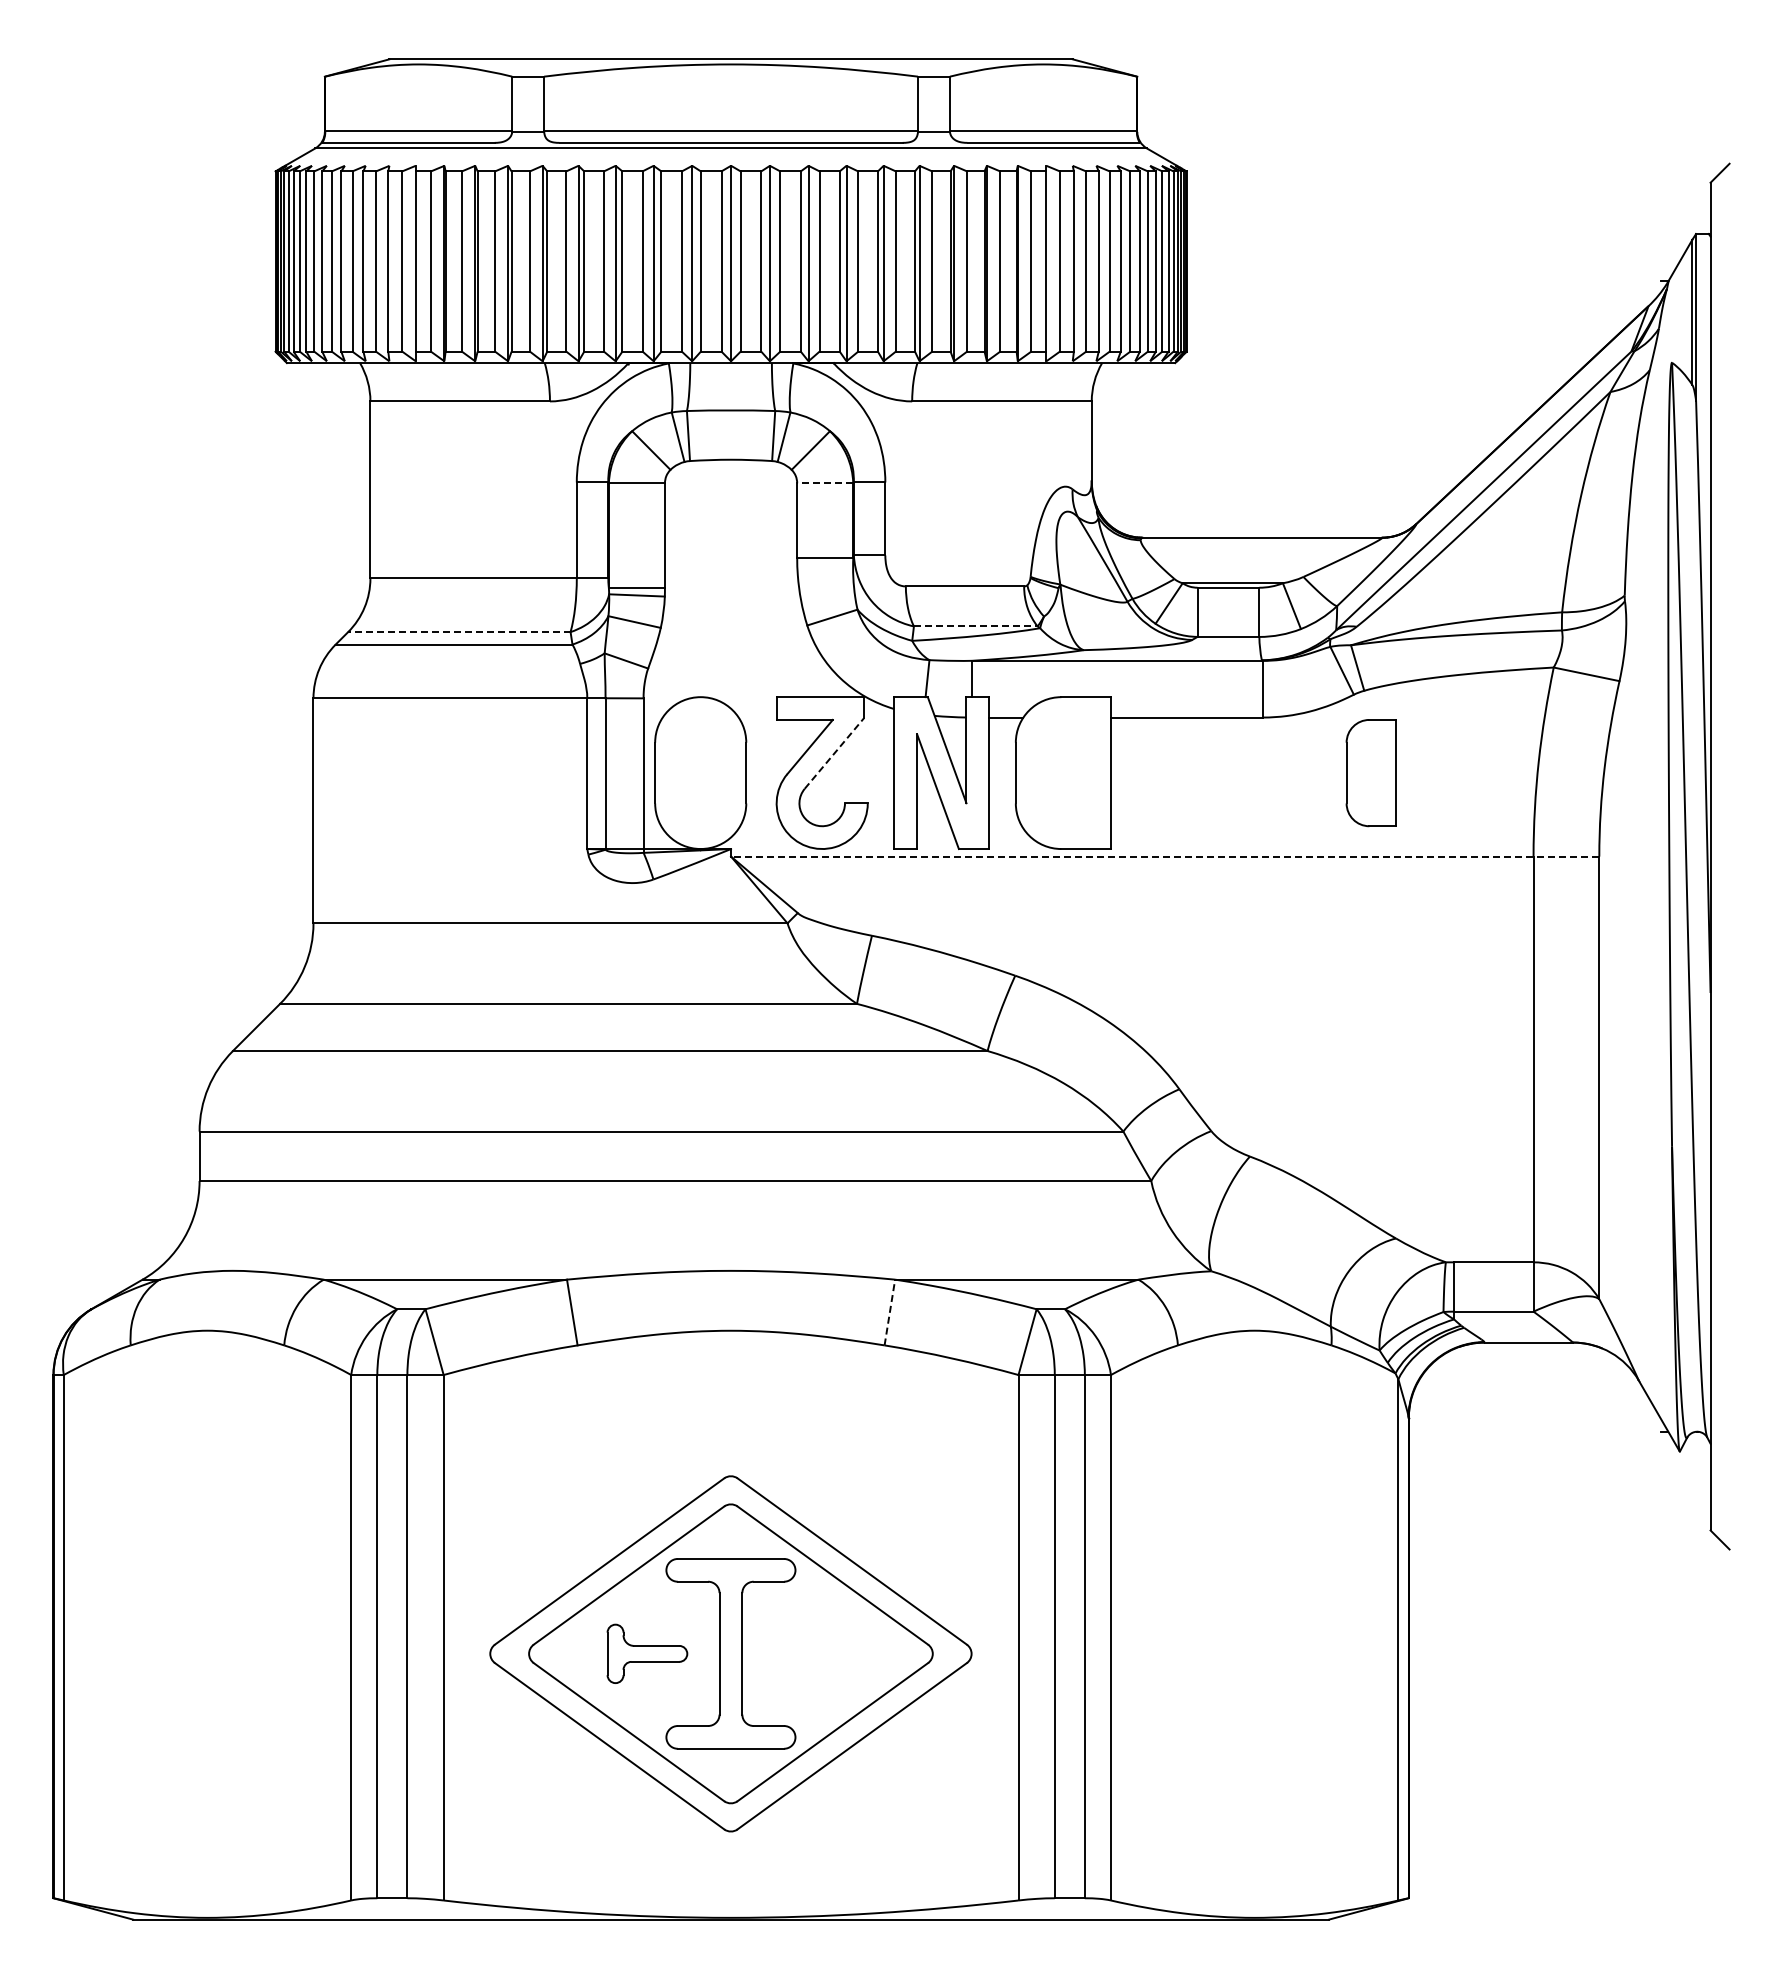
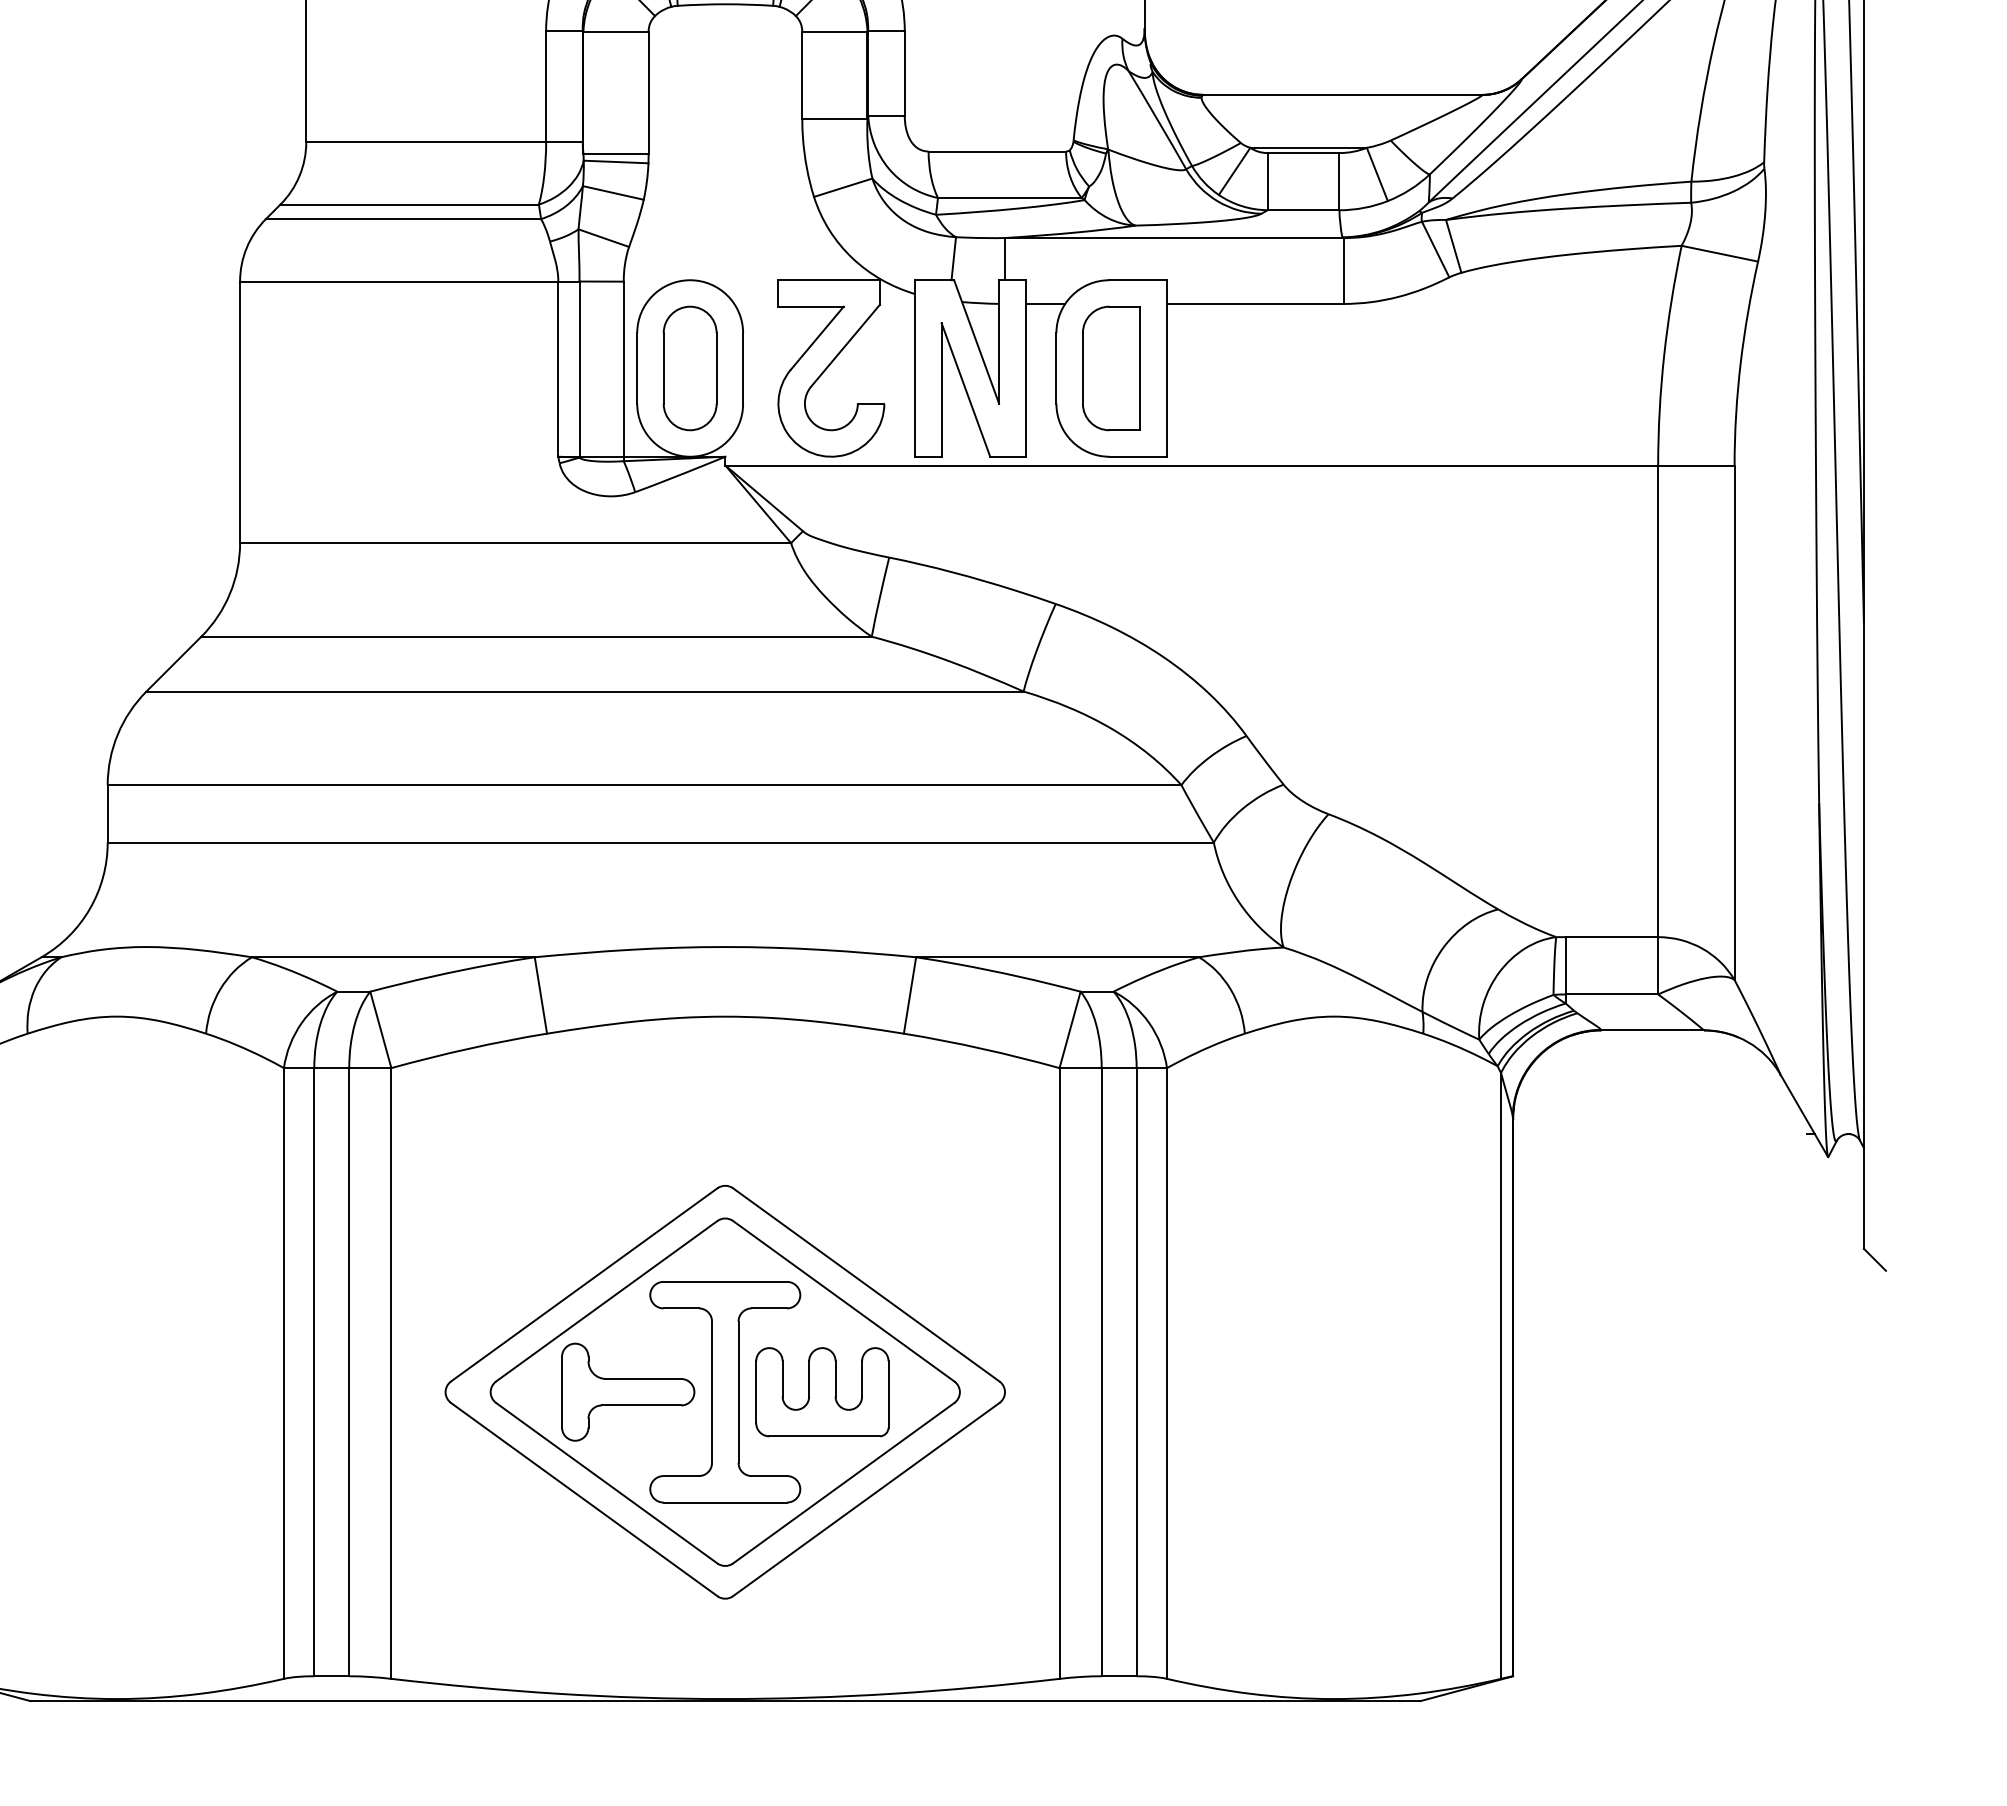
line: (824, 483) -> (834, 31), dashed -> solid
line: (975, 626) -> (1009, 198), dashed -> solid
line: (458, 632) -> (408, 205), dashed -> solid
line: (834, 753) -> (845, 345), dashed -> solid
part: (700, 773) -> (689, 368), added
part: (1370, 773) -> (1110, 368), moved
line: (1164, 856) -> (1229, 465), dashed -> solid
line: (889, 1312) -> (909, 995), dashed -> solid
part: (647, 1653) -> (628, 1391), size x1.43
part: (814, 1653) -> (822, 1391), added

